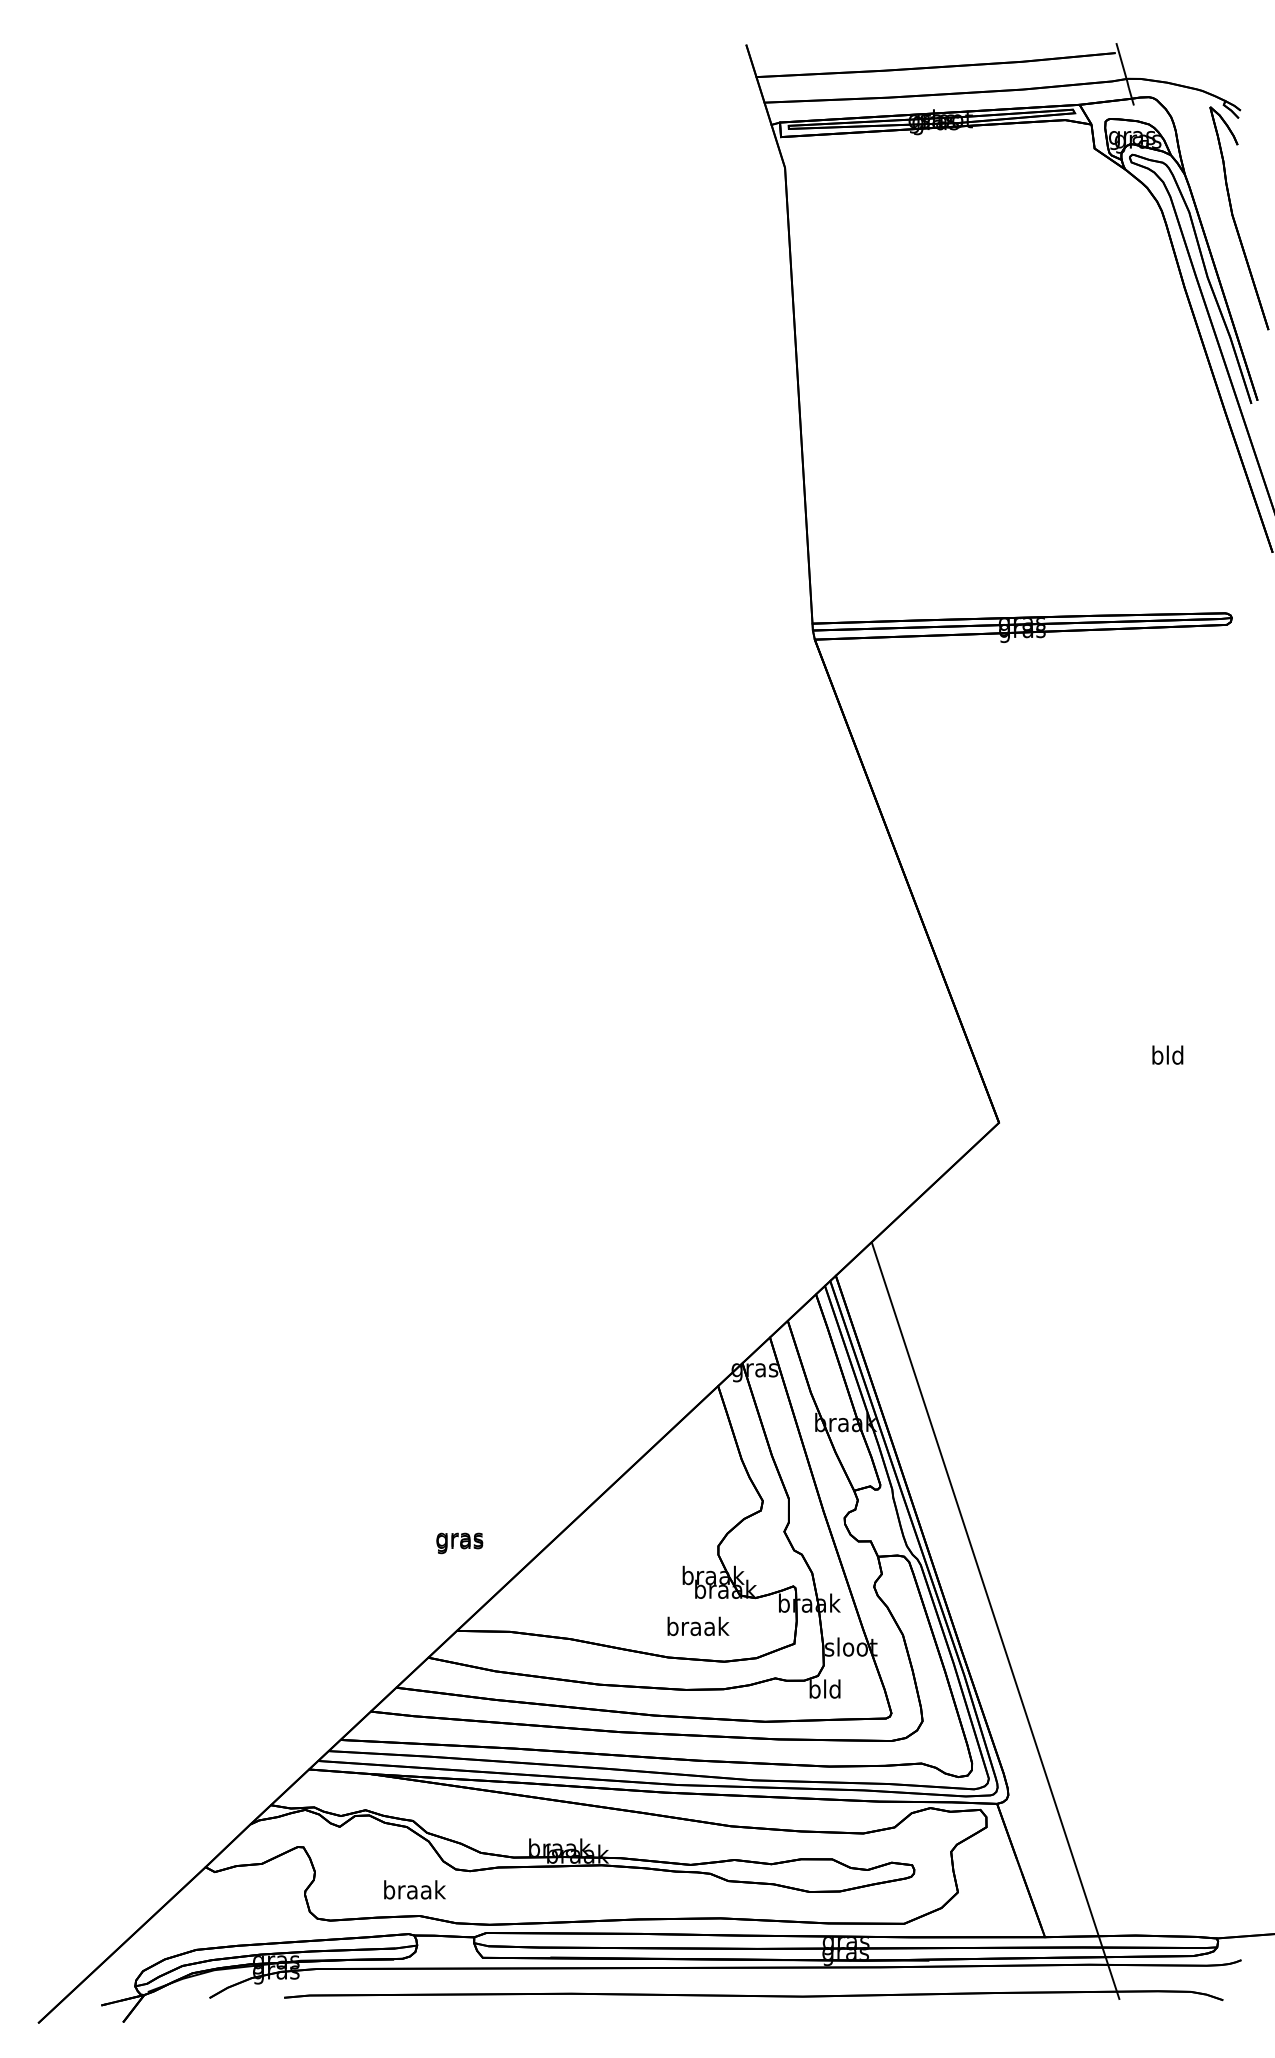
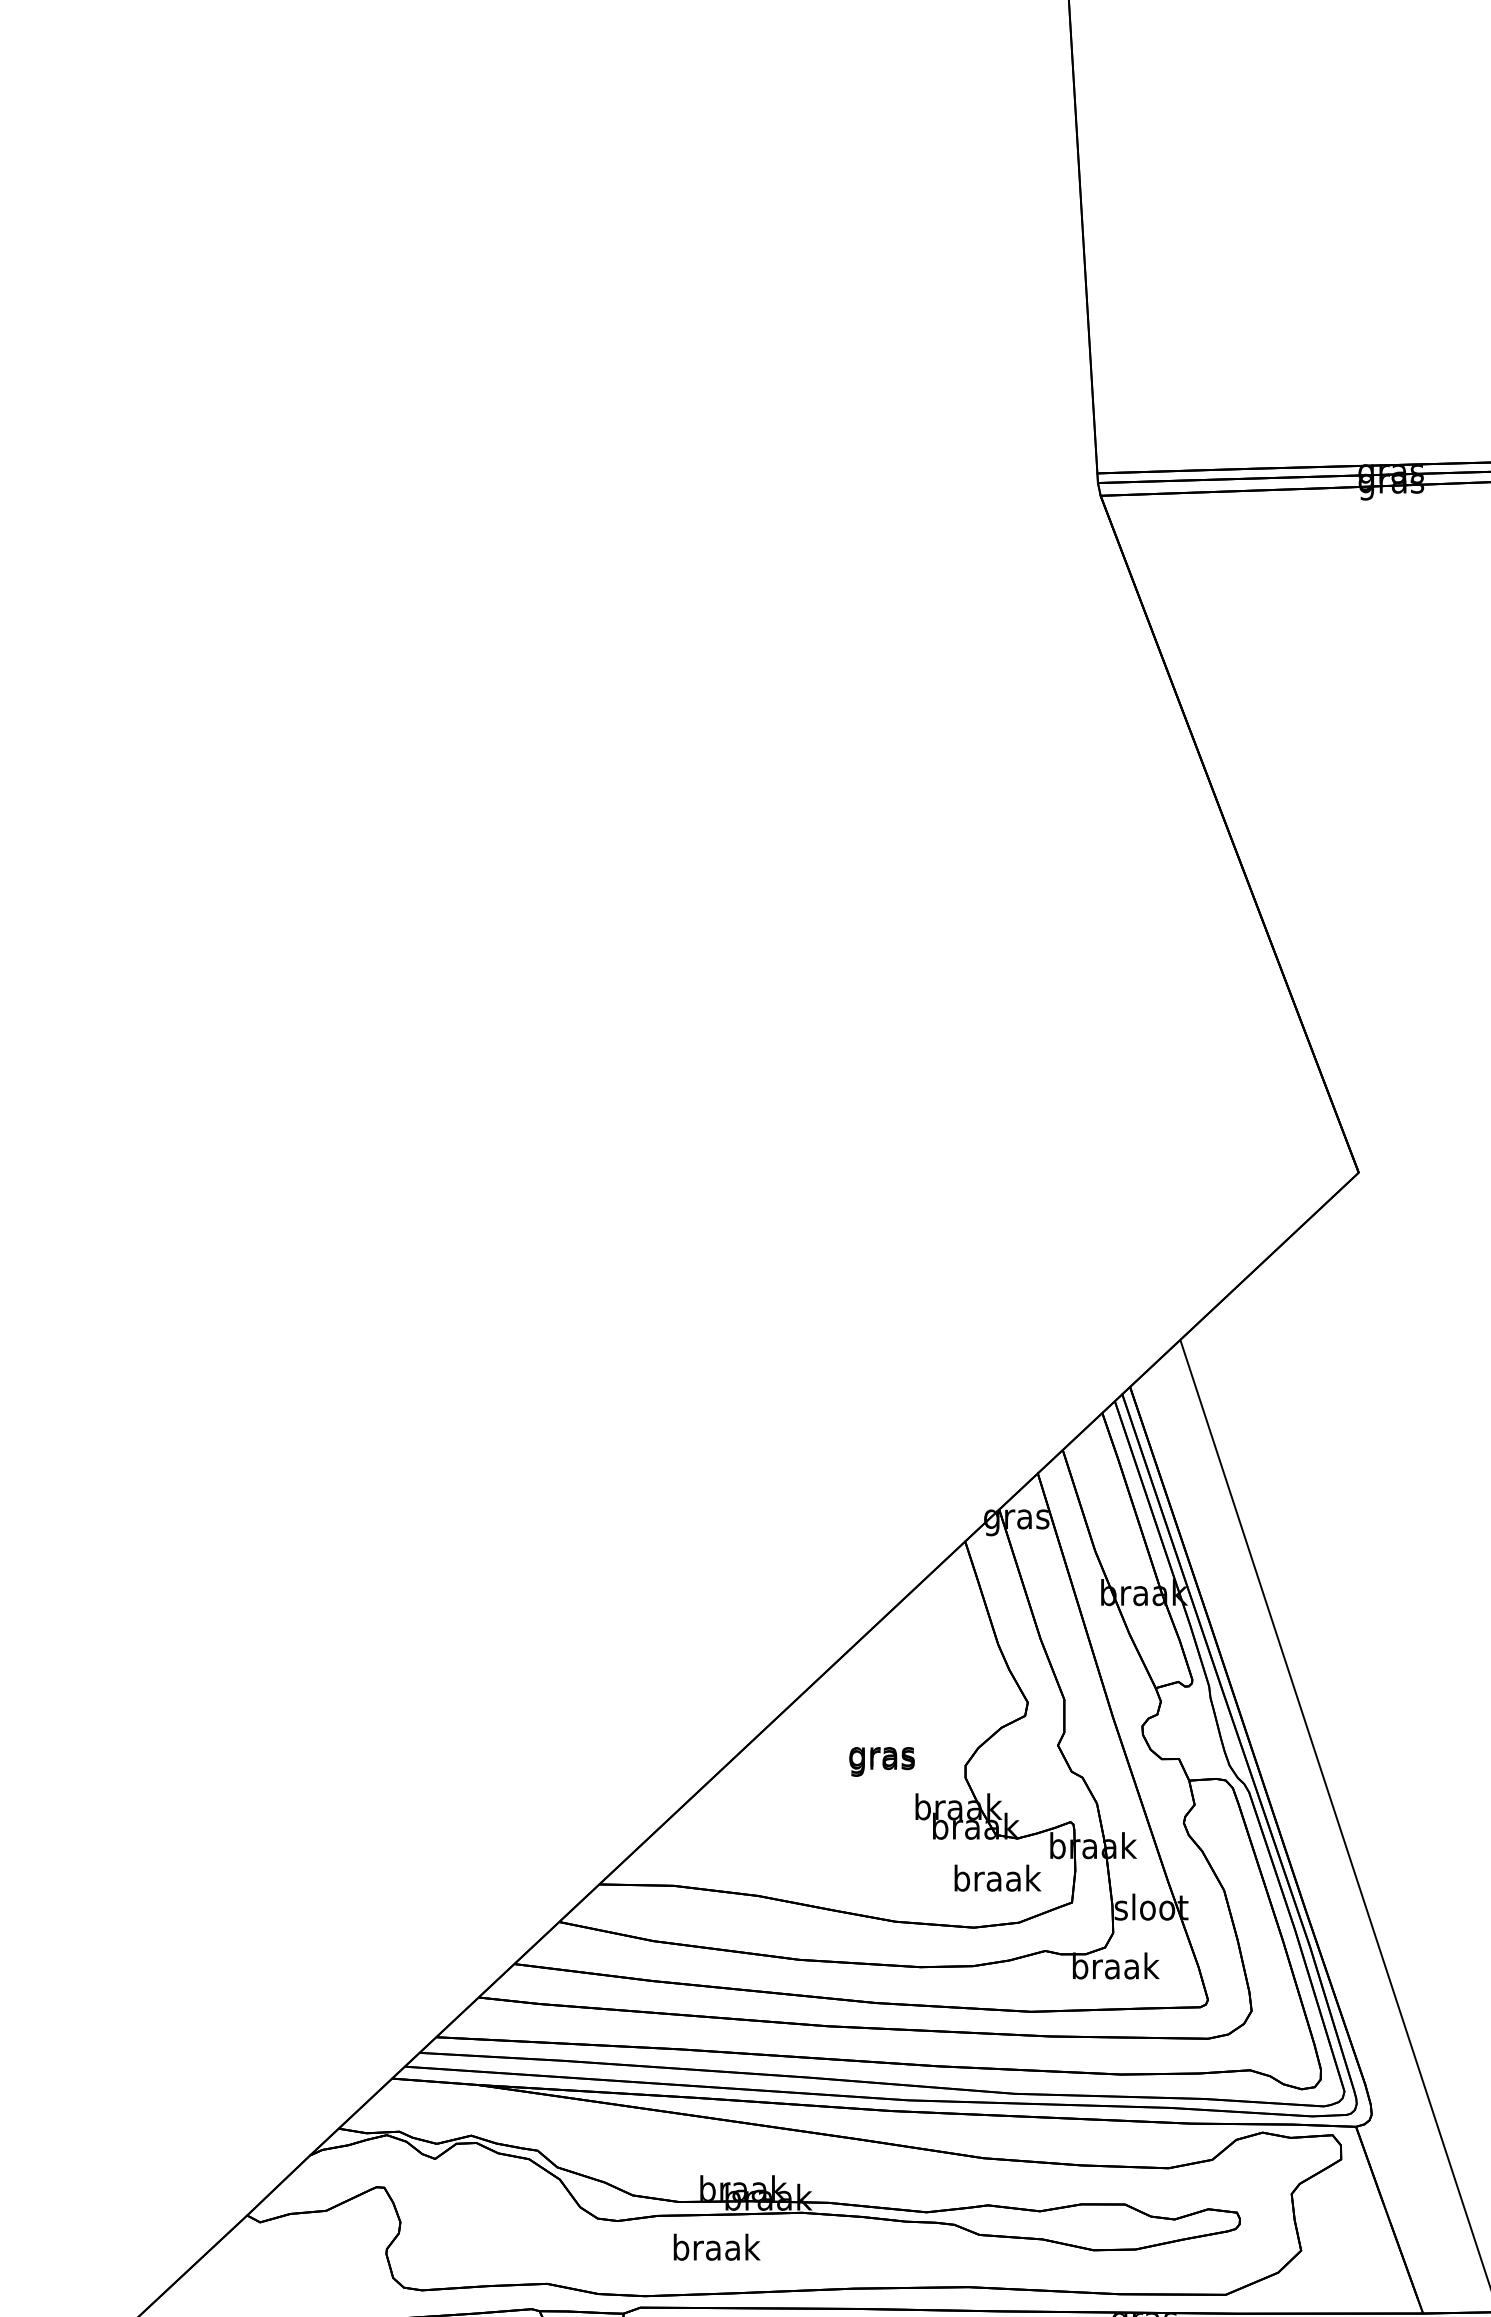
text: (459, 1543) -> (881, 1762), moved
text: (698, 1626) -> (997, 1878), moved
text: (825, 1688) -> (1115, 1965), bld -> braak
text: (414, 1889) -> (716, 2246), moved

